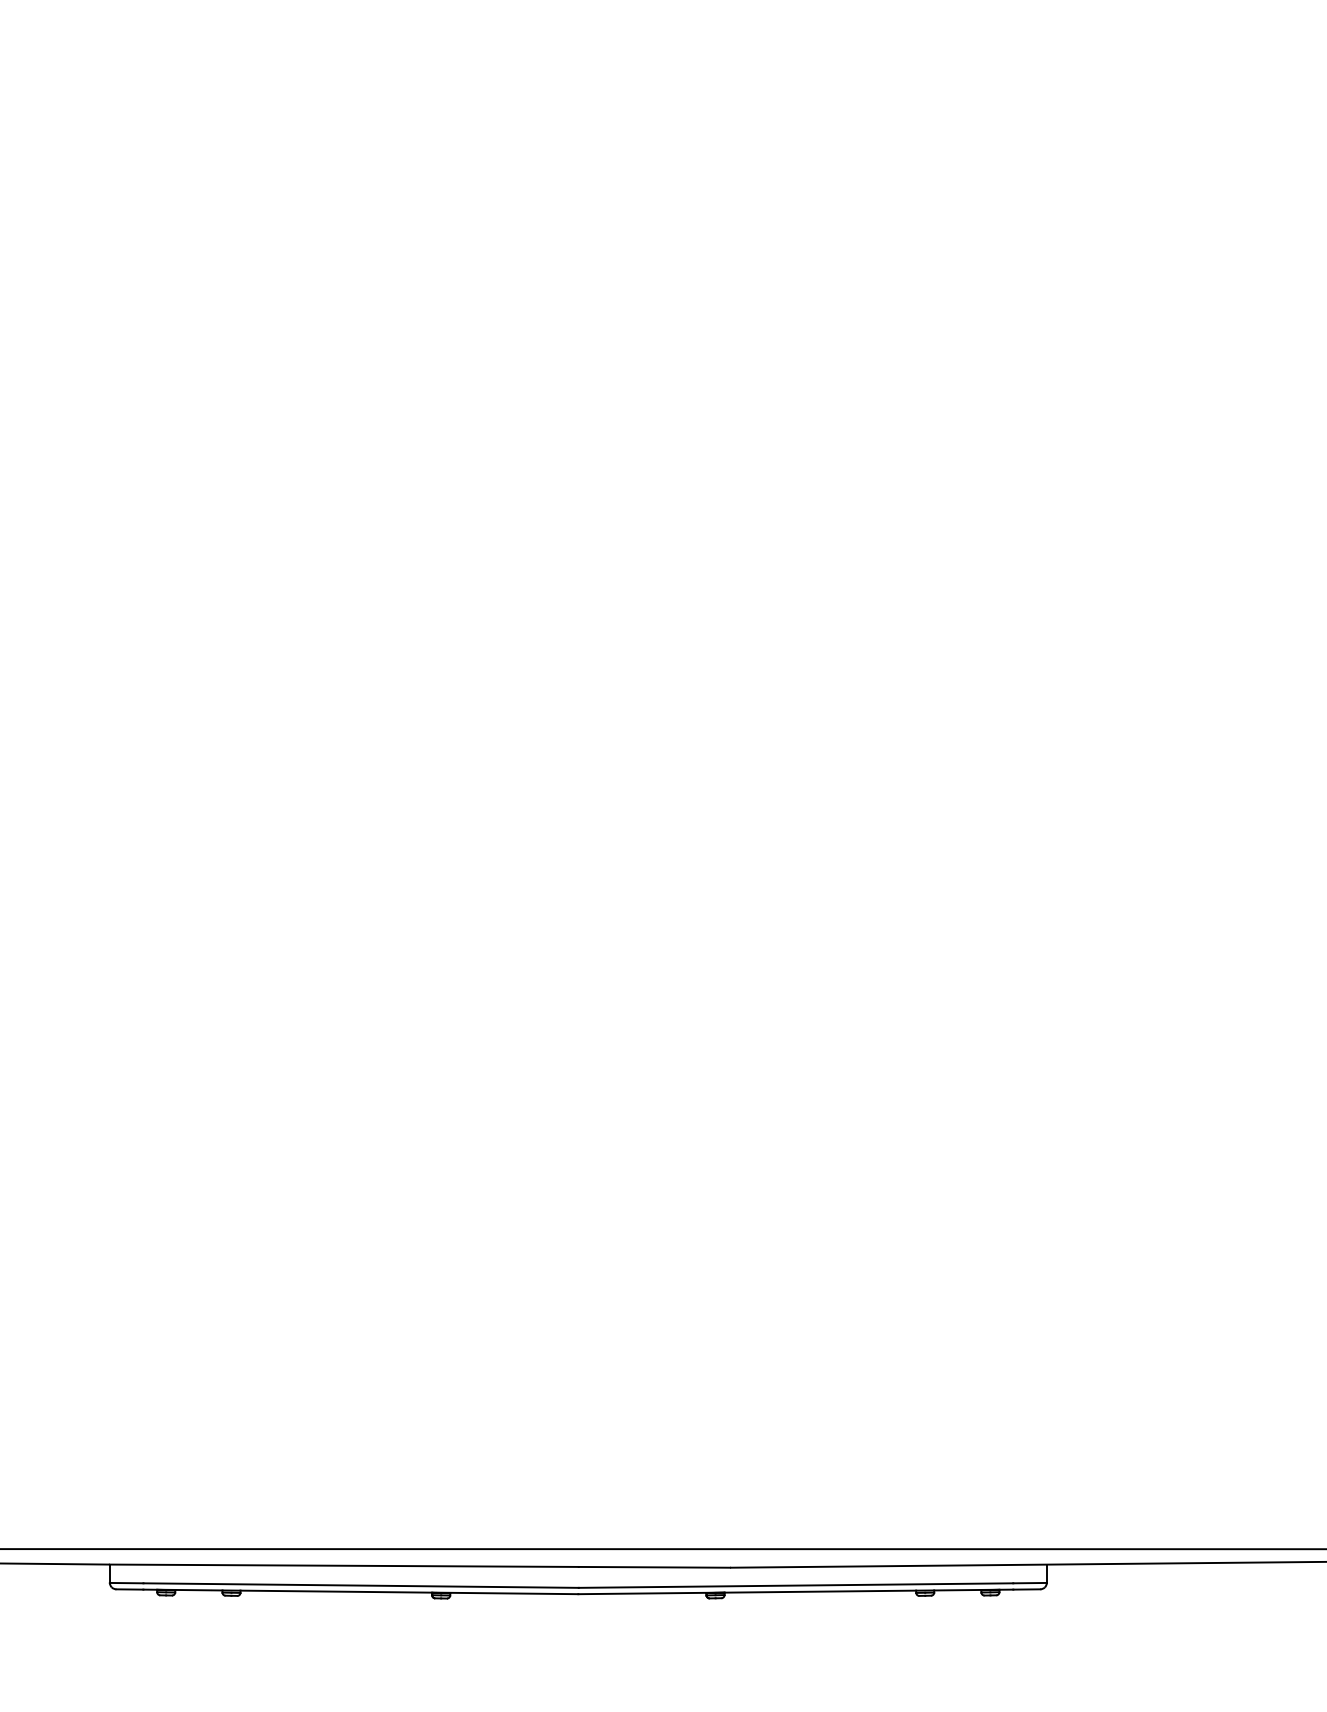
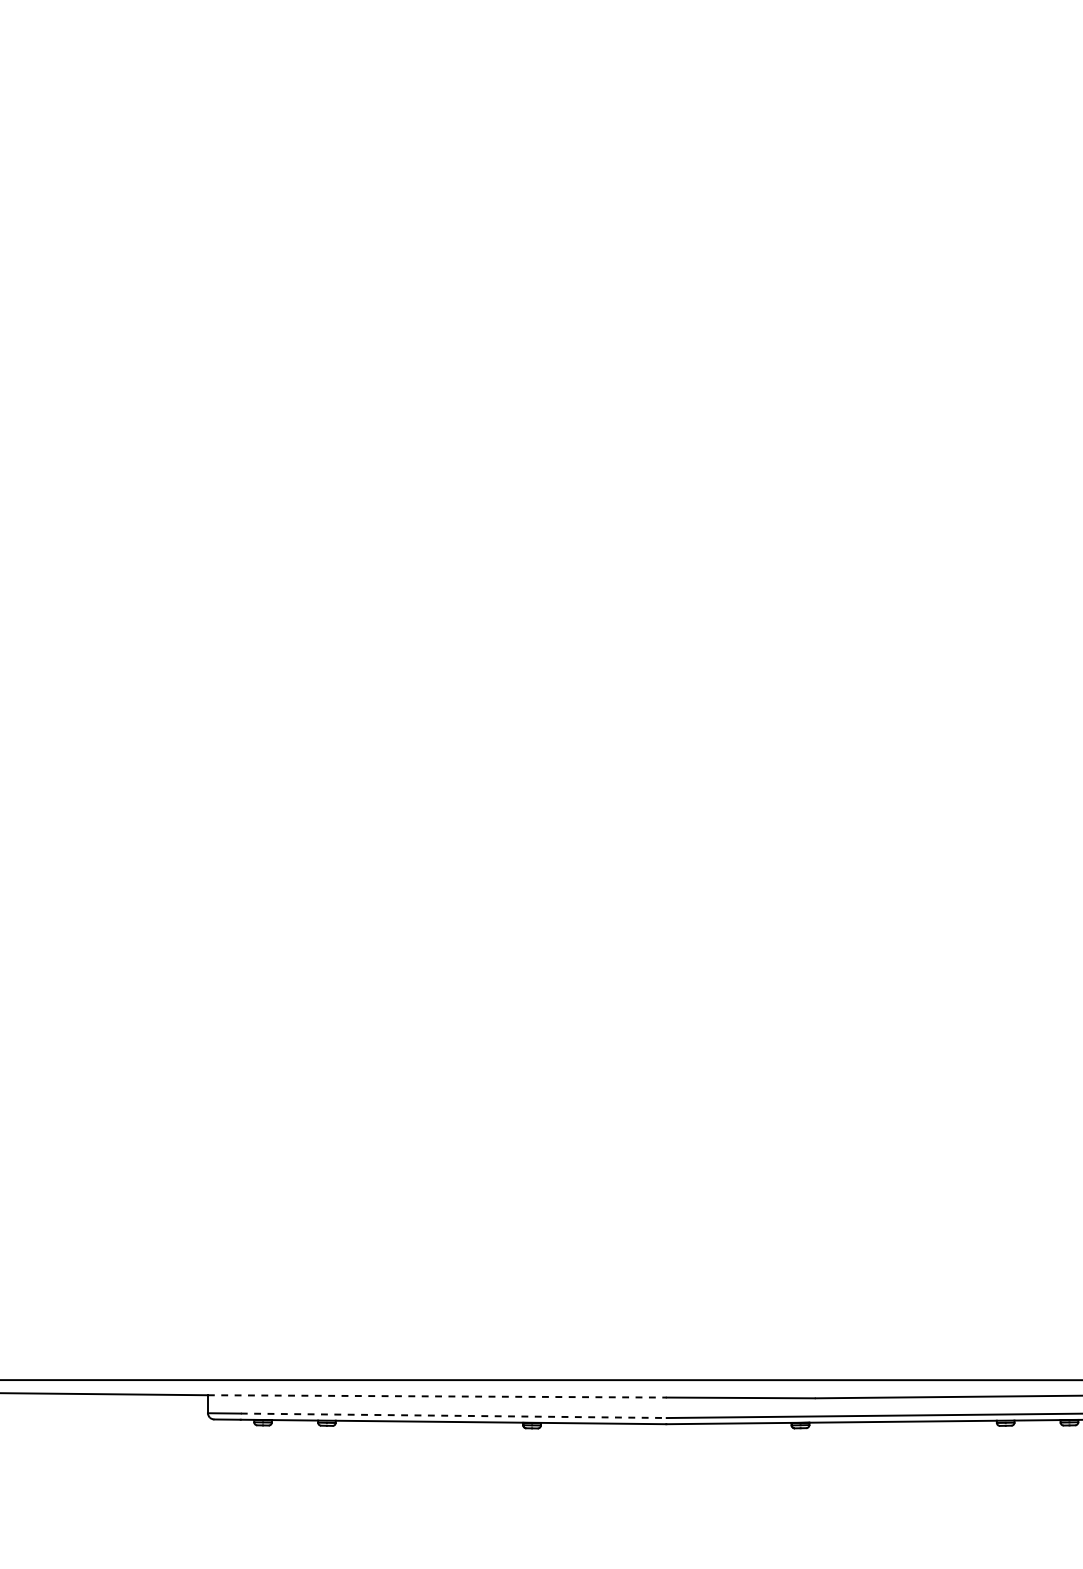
line: (344, 1565) -> (437, 1396), solid -> dashed
line: (361, 1585) -> (454, 1415), solid -> dashed

